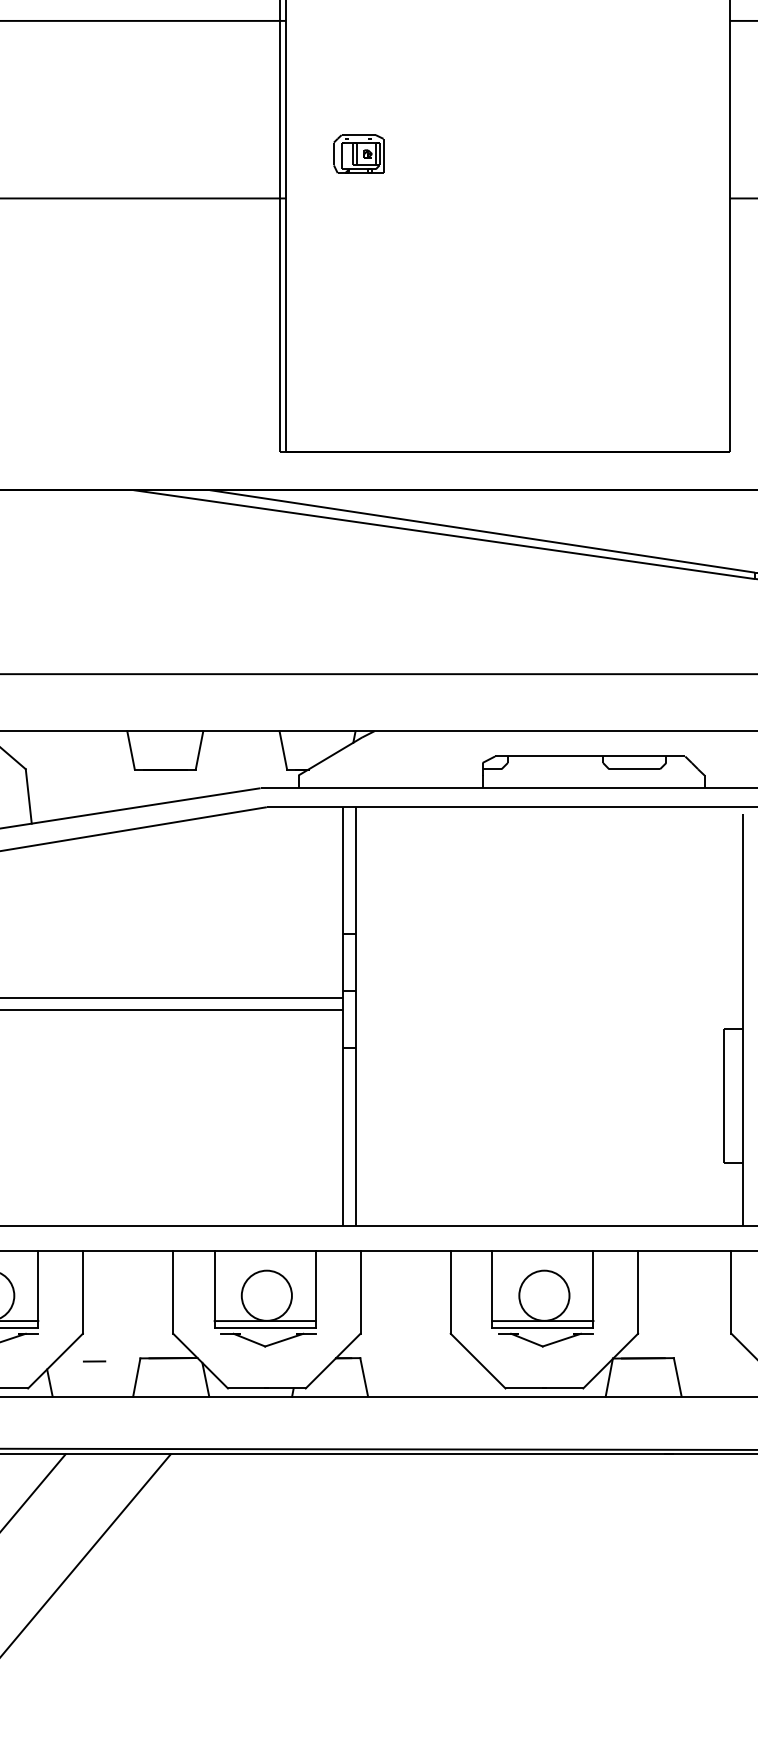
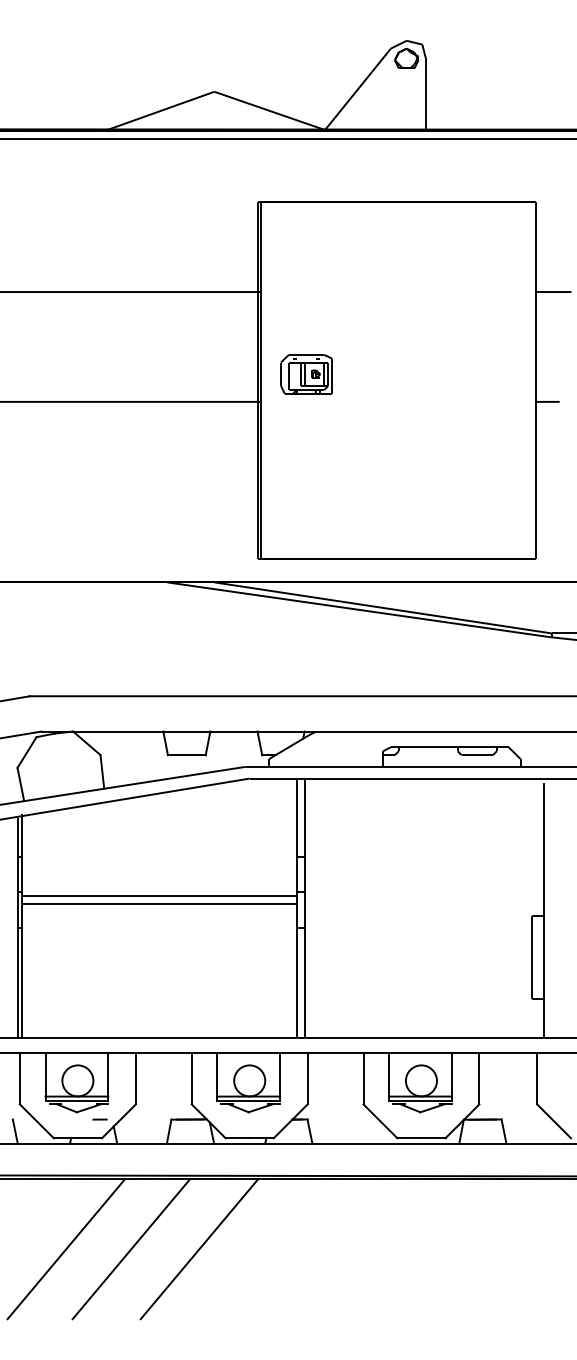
part: (358, 154) -> (306, 374), size x1.67
line: (93, 1361) -> (99, 1119), moved
line: (185, 1568) -> (199, 1249), added

